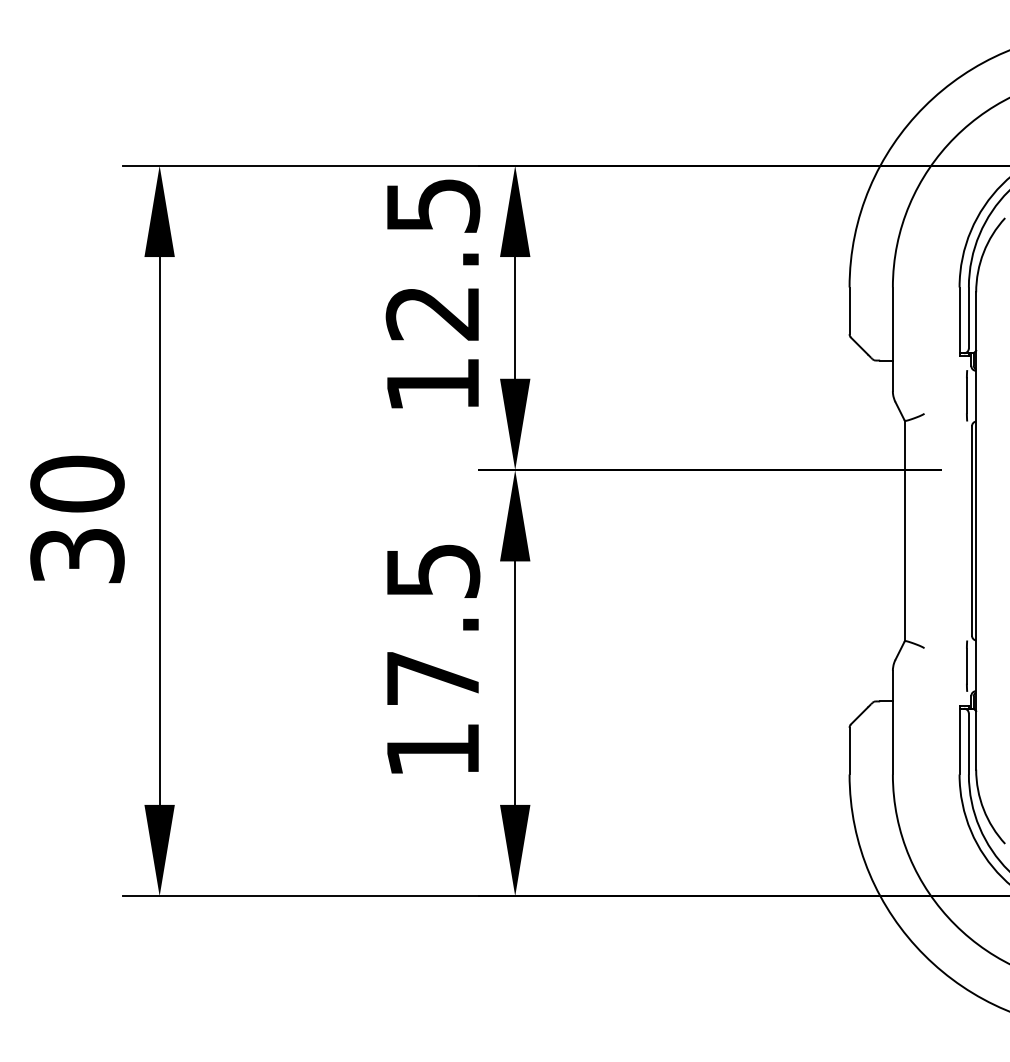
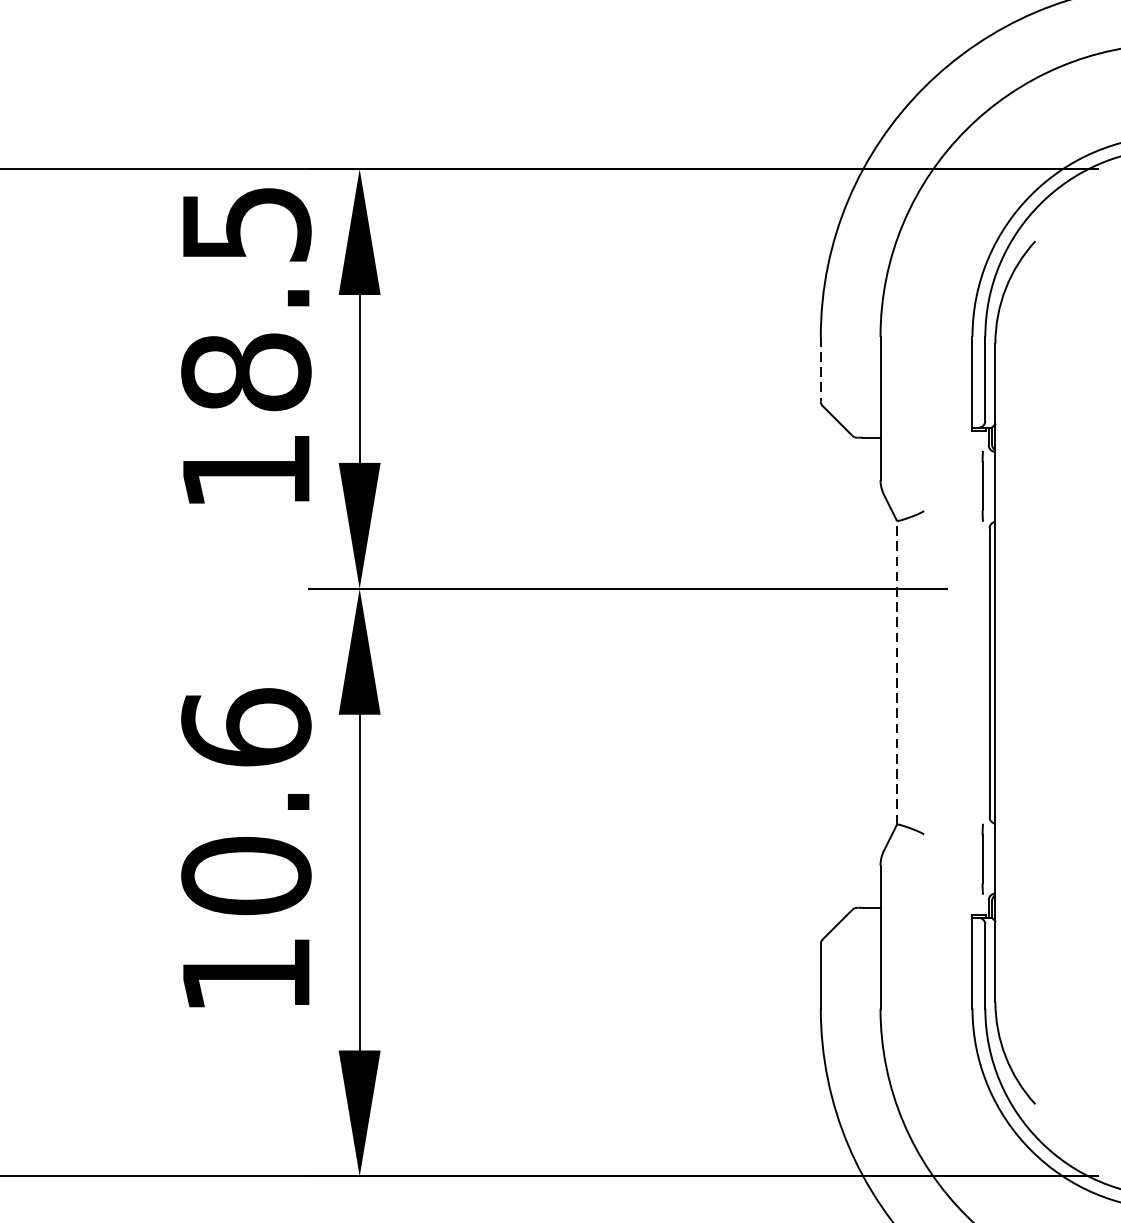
line: (849, 311) -> (820, 370), solid -> dashed
text: (432, 313) -> (245, 372), 12.5 -> 18.5
line: (905, 531) -> (897, 673), solid -> dashed
text: (432, 624) -> (245, 801), 17.5 -> 10.6

